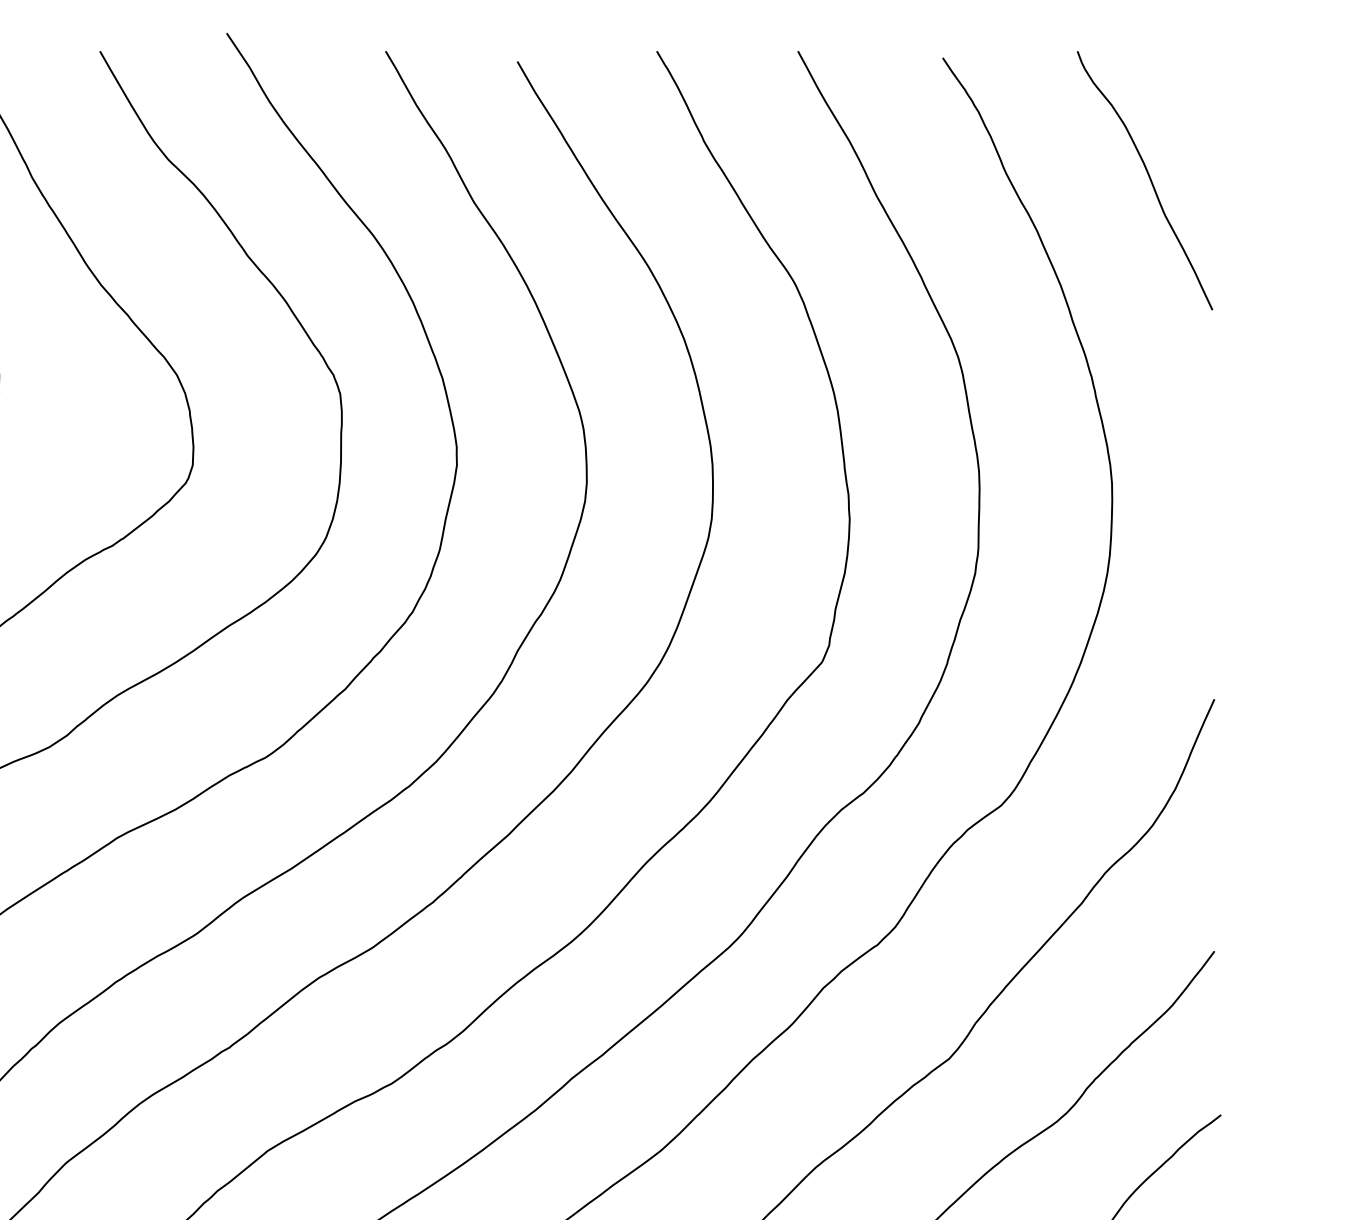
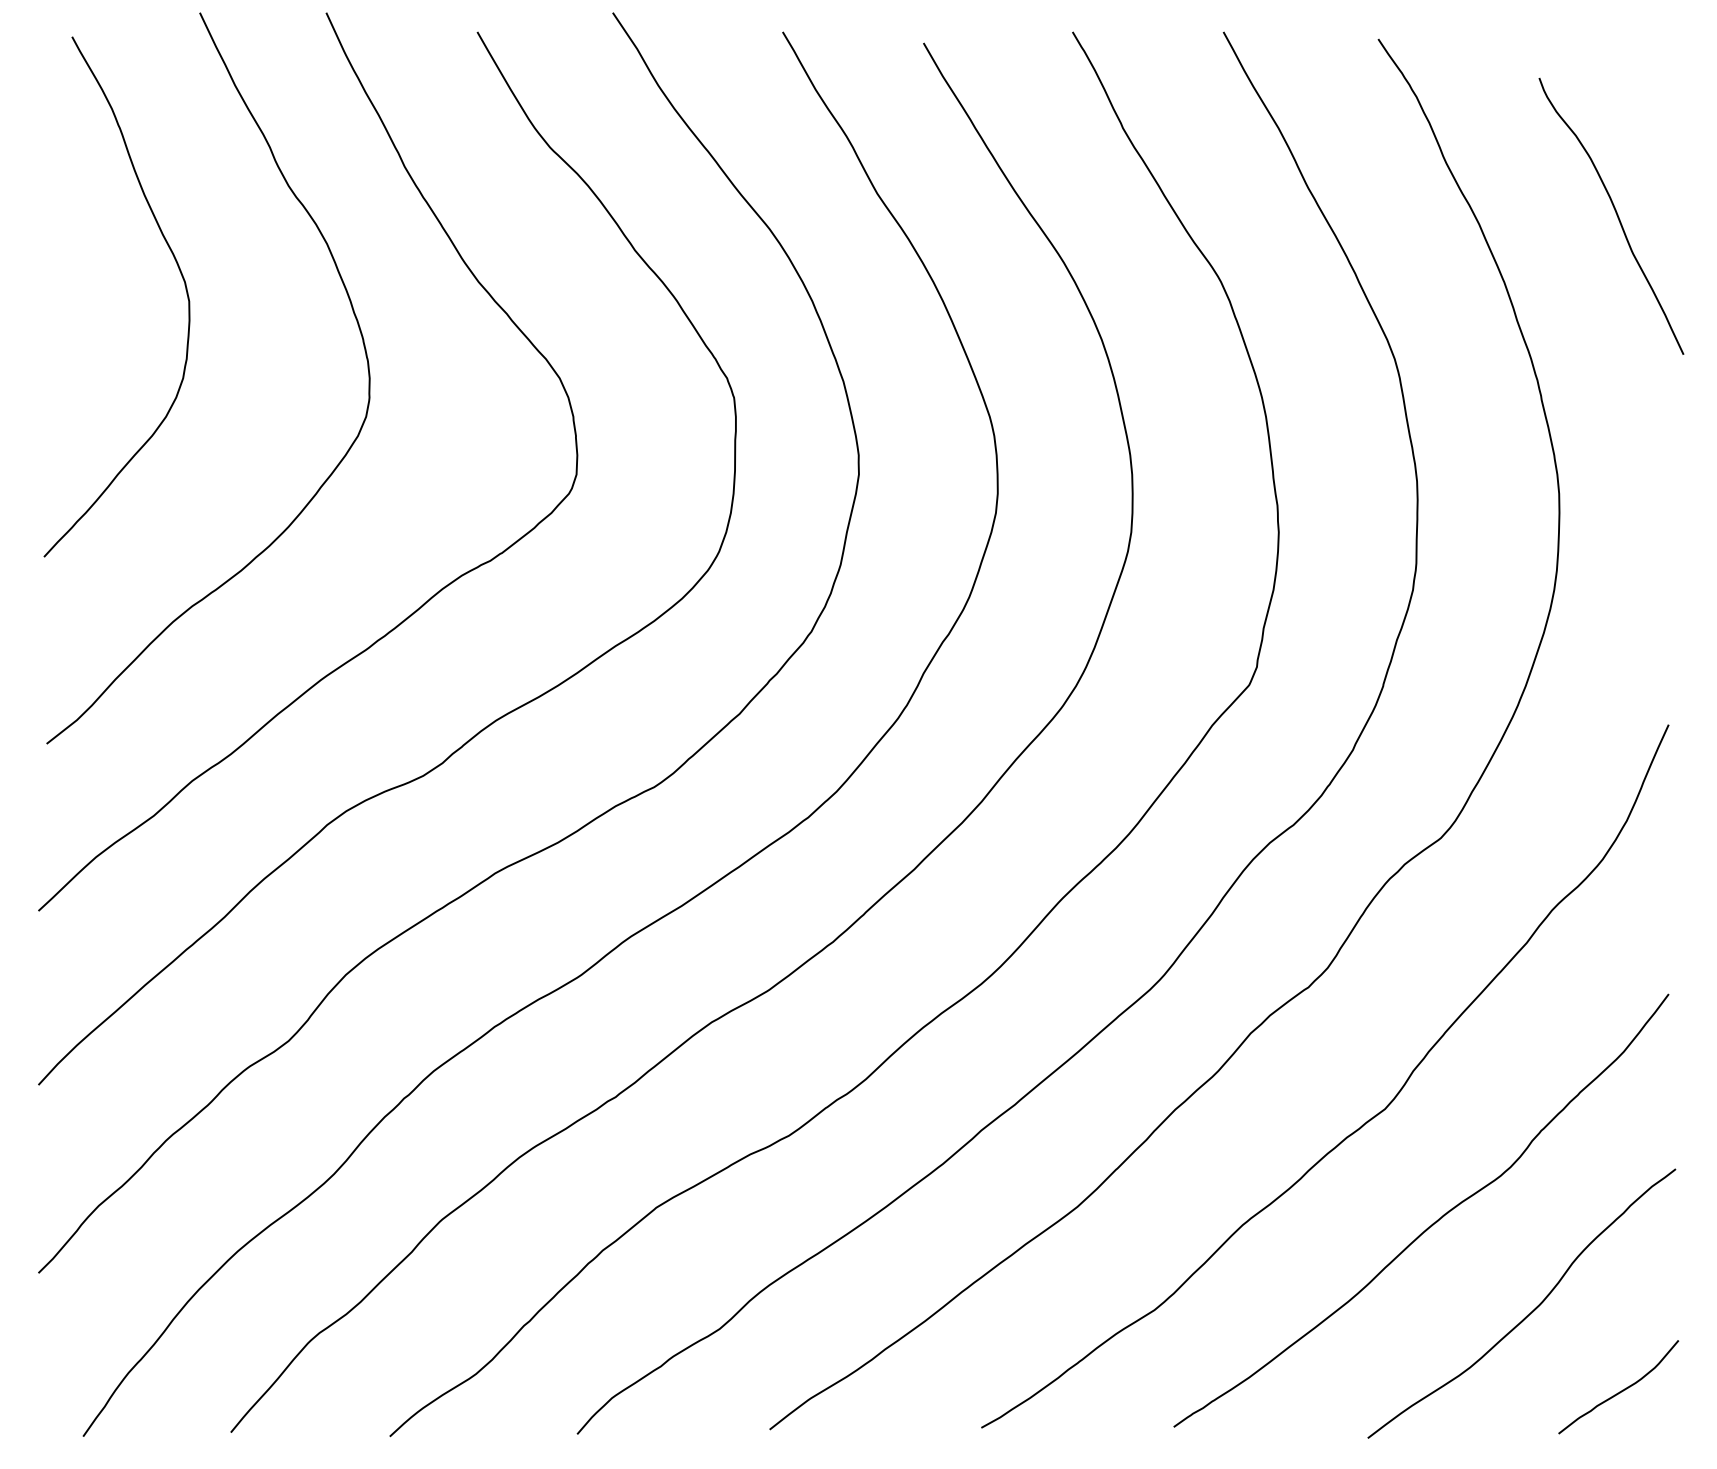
curve: (1148, 178) -> (1615, 213), moved

